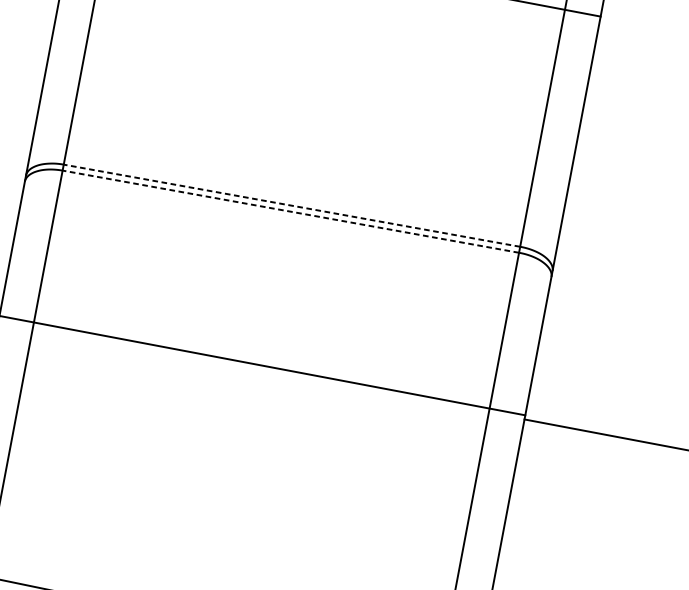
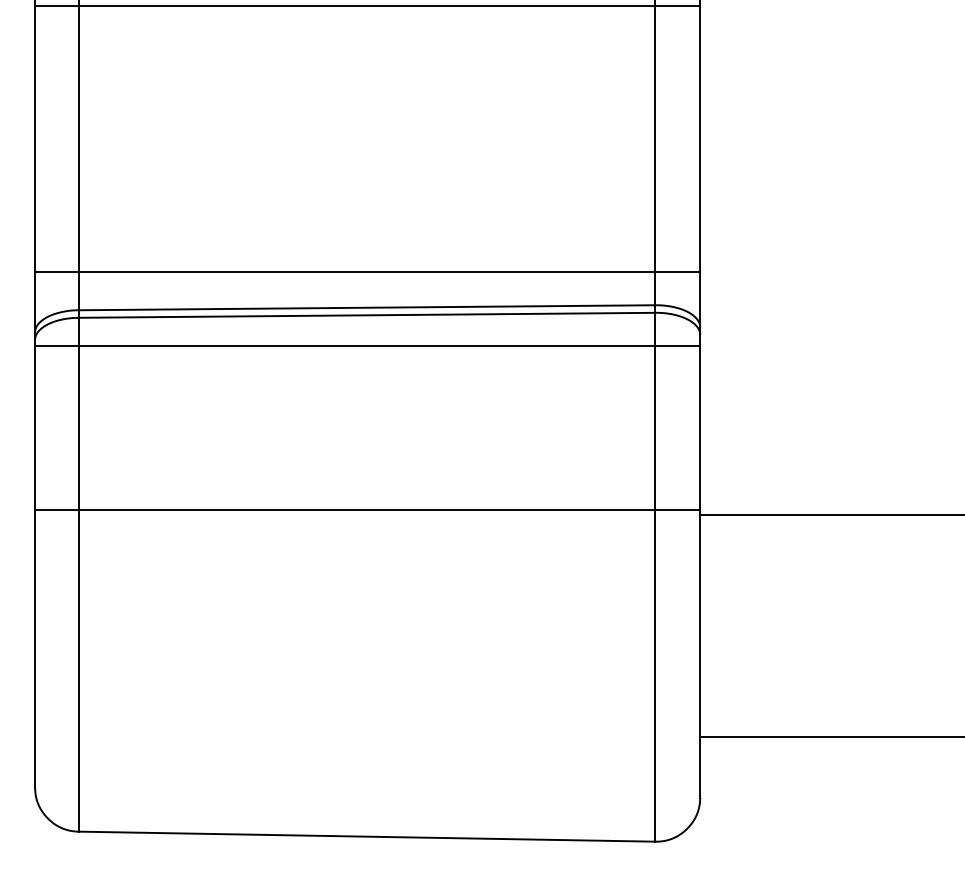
line: (297, 177) -> (367, 271), added
line: (291, 205) -> (366, 307), dashed -> solid
line: (290, 211) -> (366, 315), dashed -> solid
line: (286, 235) -> (367, 345), added

